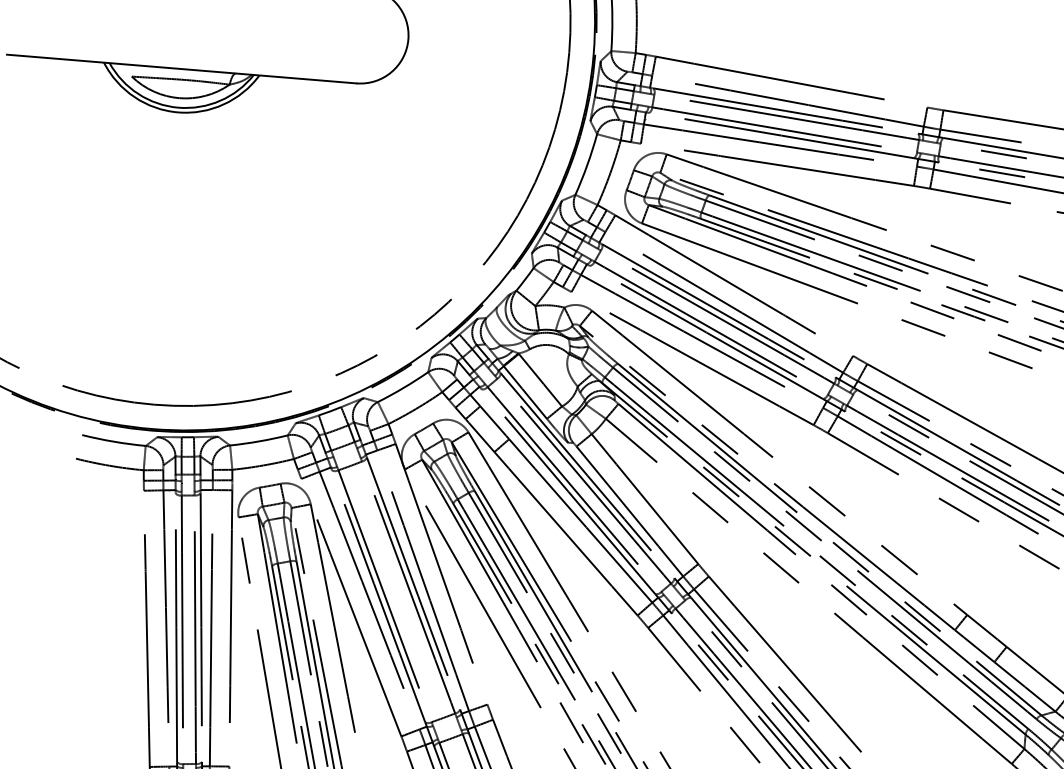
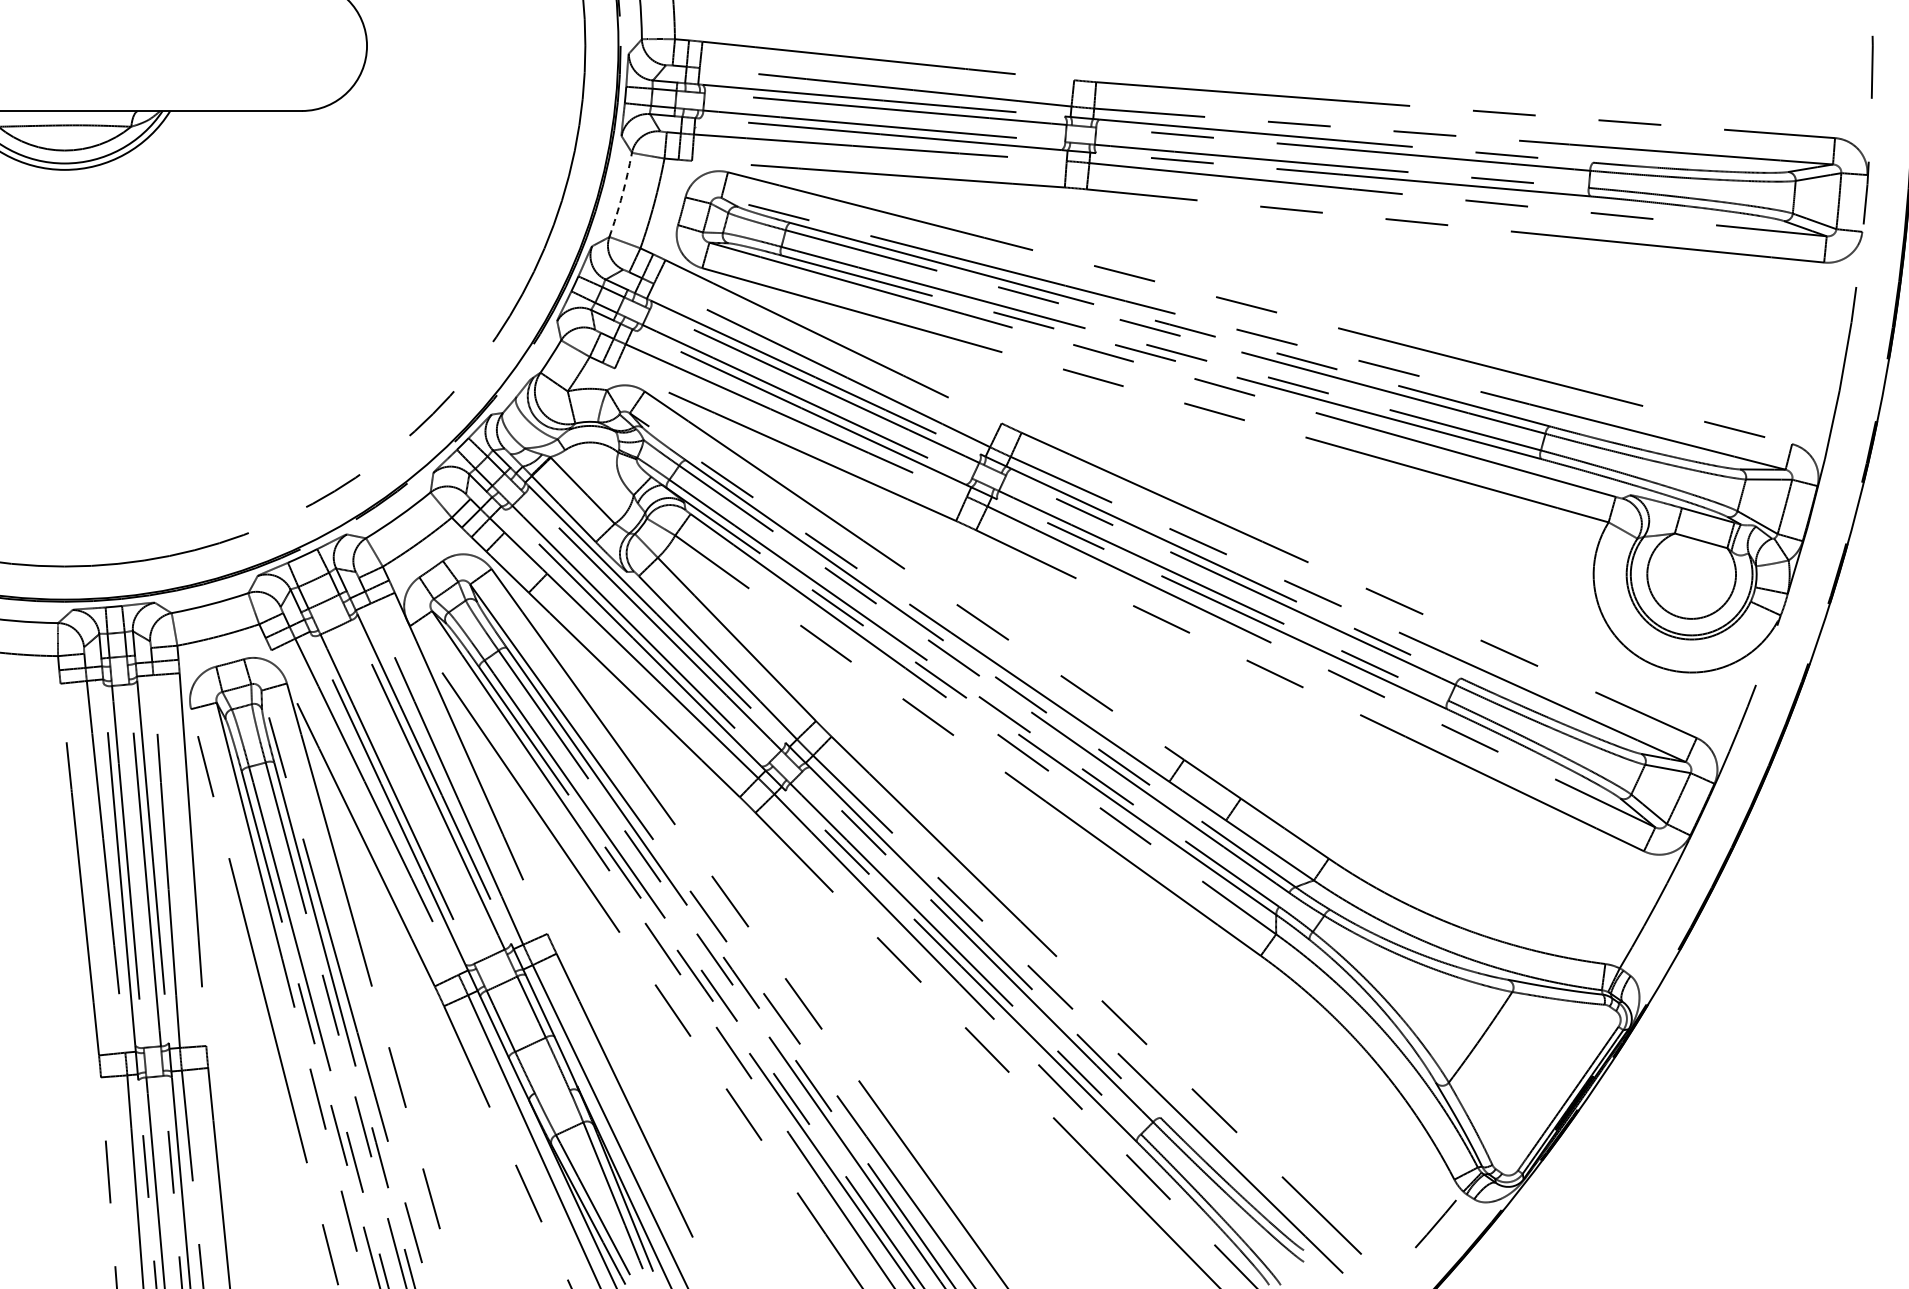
arc: (587, 165) -> (622, 195), solid -> dashed

